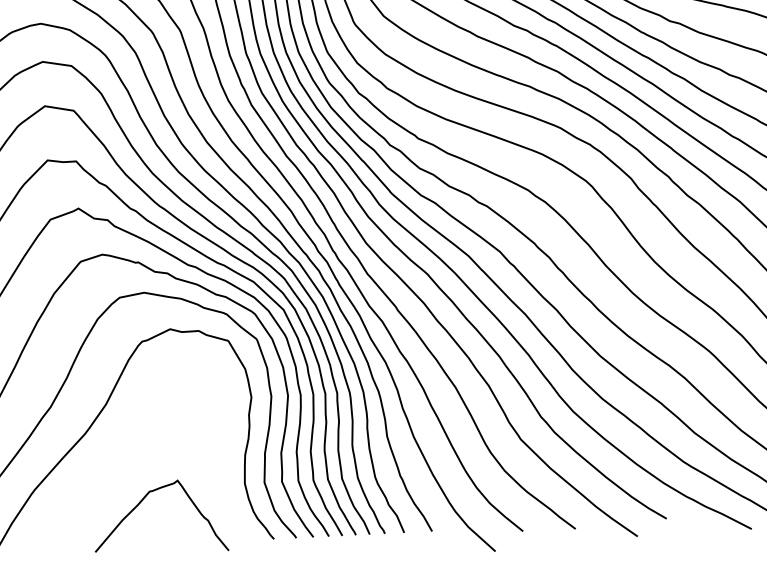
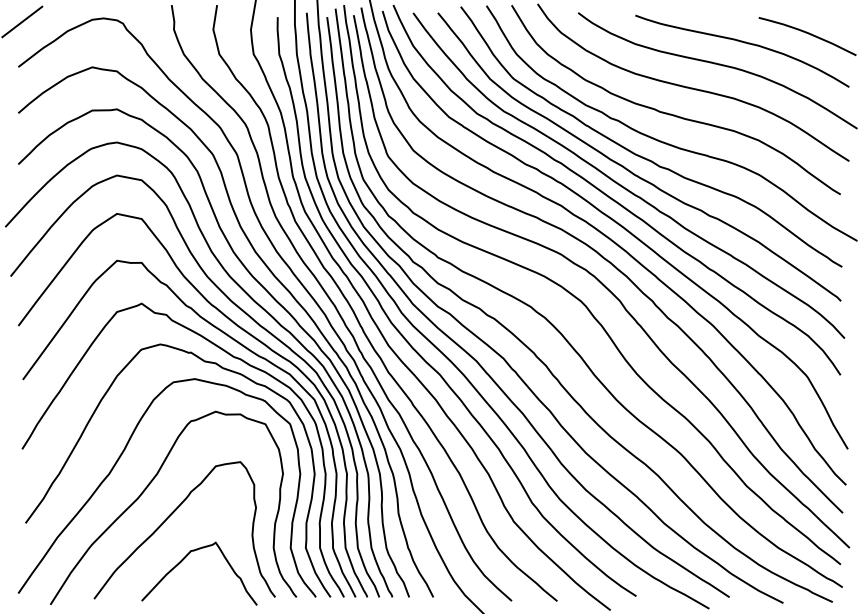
curve: (123, 452) -> (170, 516), added

